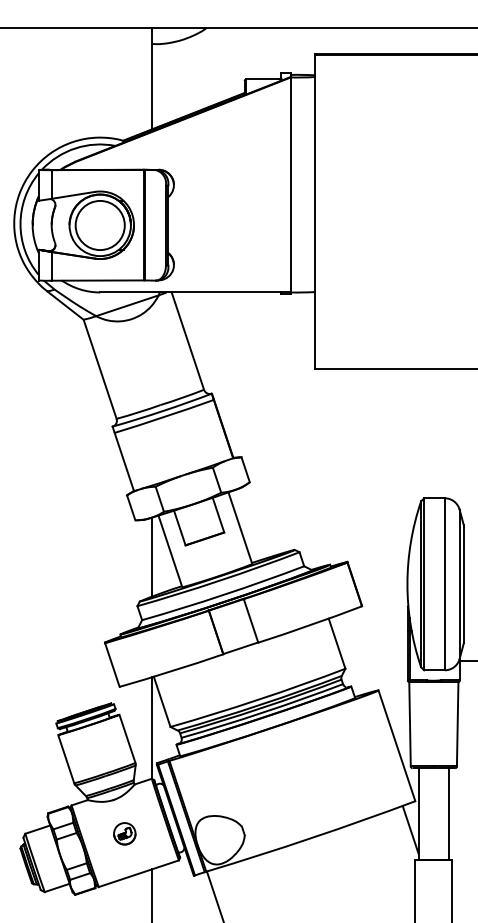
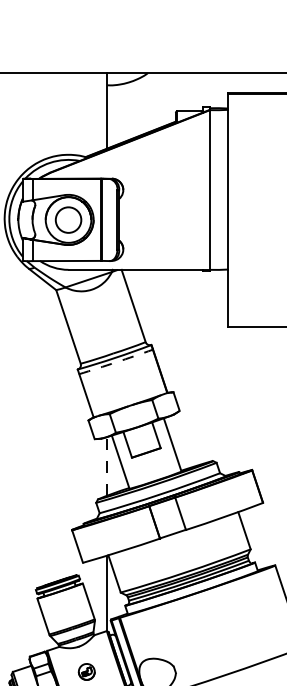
circle: (99, 225) -> (68, 220), size x0.7
arc: (164, 416) -> (116, 361), solid -> dashed
line: (152, 557) -> (107, 466), solid -> dashed

